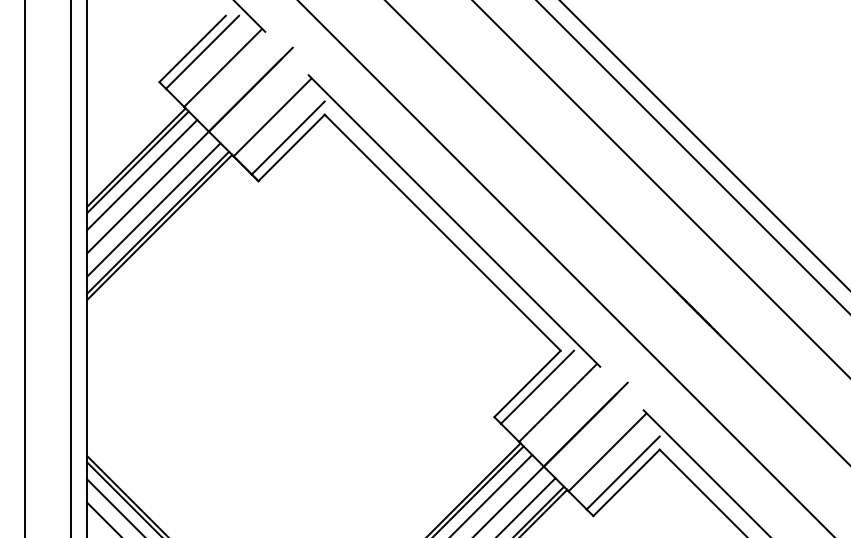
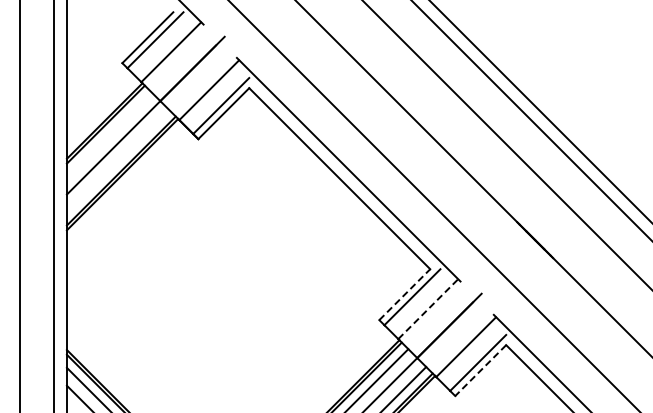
line: (141, 175) -> (108, 134), removed
line: (153, 210) -> (117, 161), removed
line: (527, 383) -> (404, 294), solid -> dashed
line: (558, 401) -> (428, 308), solid -> dashed
line: (626, 482) -> (480, 370), solid -> dashed

